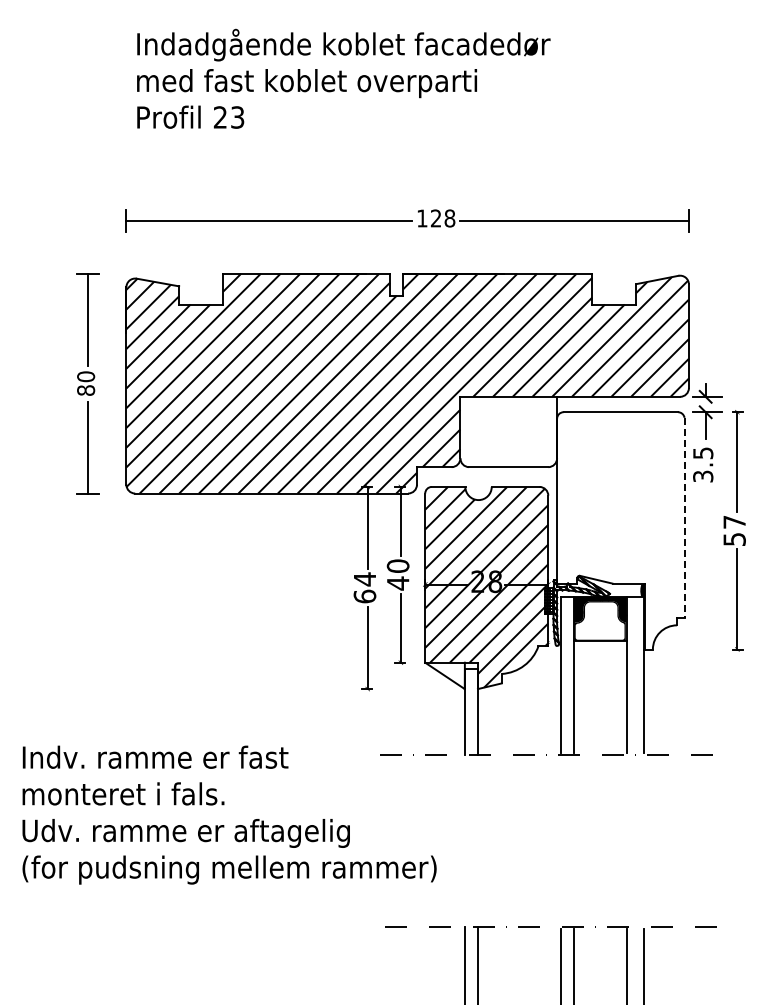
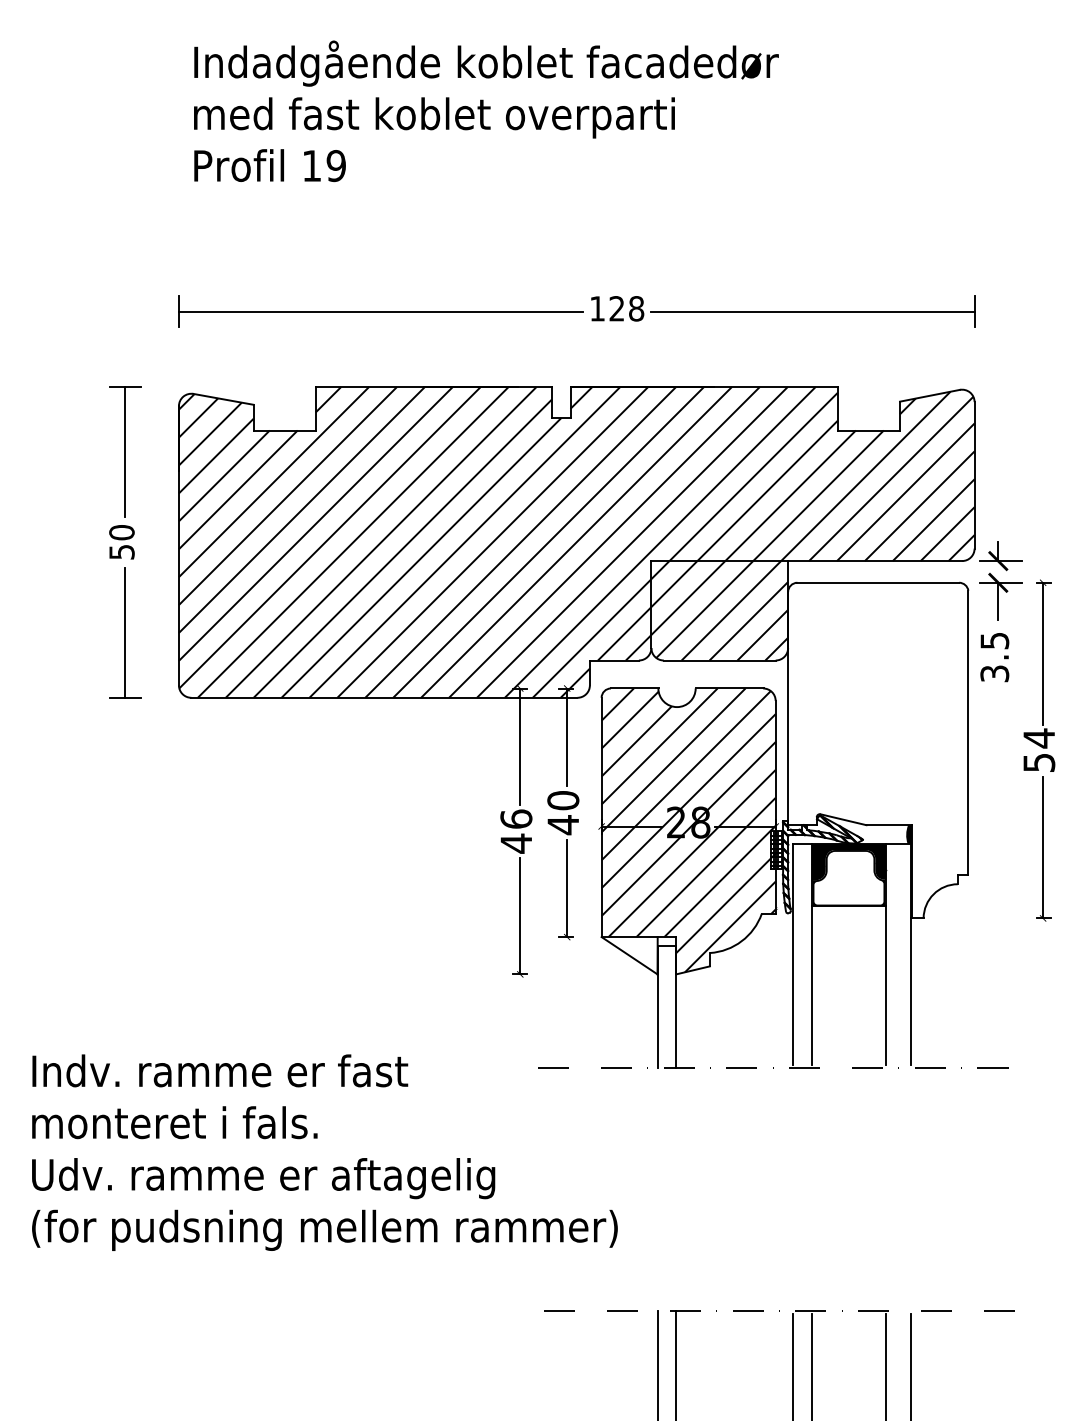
text: (228, 117) -> (323, 165), 23 -> 19
text: (86, 390) -> (122, 552), 80 -> 50
hatch: (508, 431) -> (719, 610), added
line: (684, 518) -> (968, 733), dashed -> solid
text: (734, 522) -> (1039, 738), 57 -> 54
text: (364, 587) -> (515, 830), 64 -> 46

